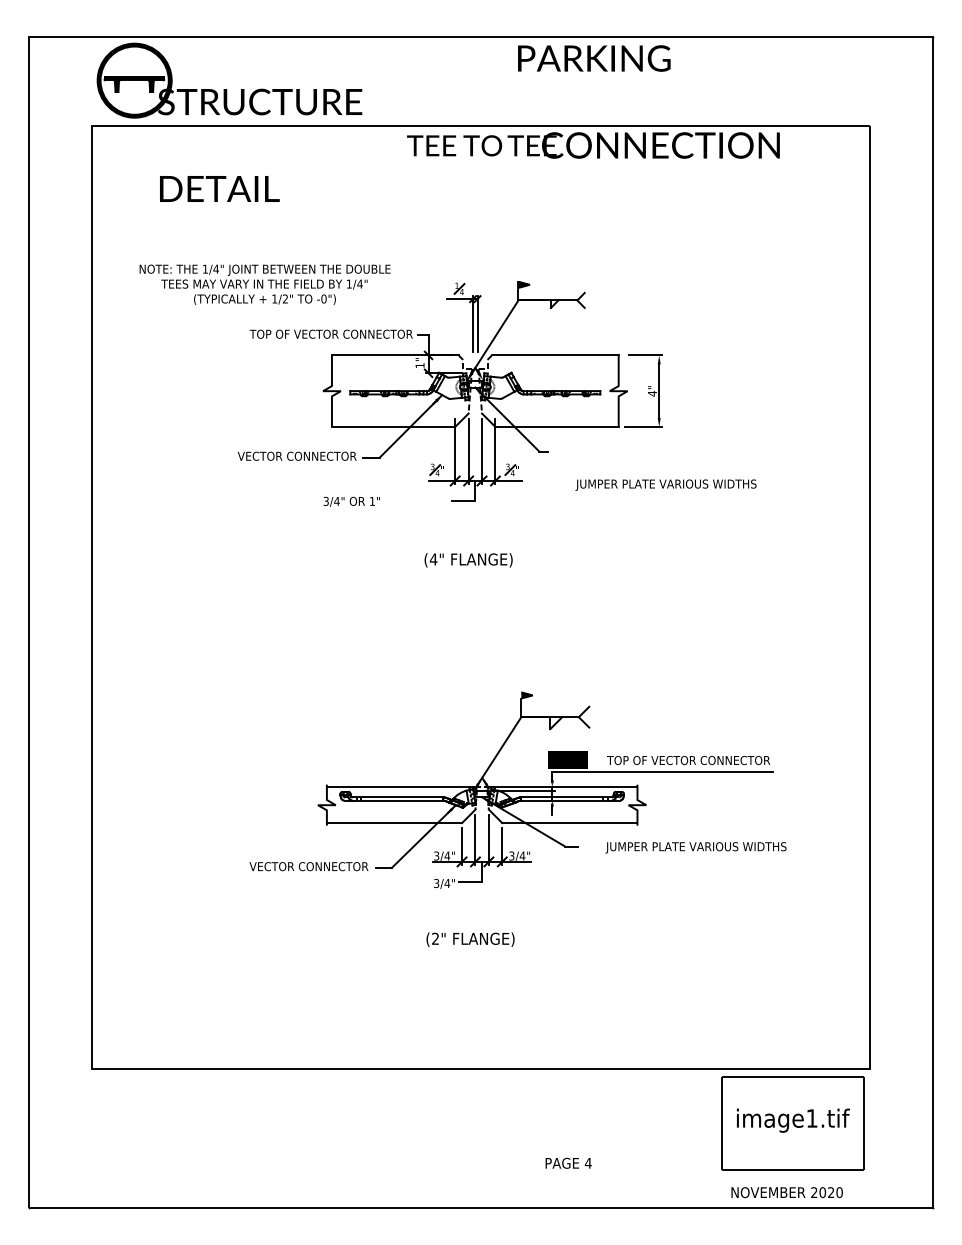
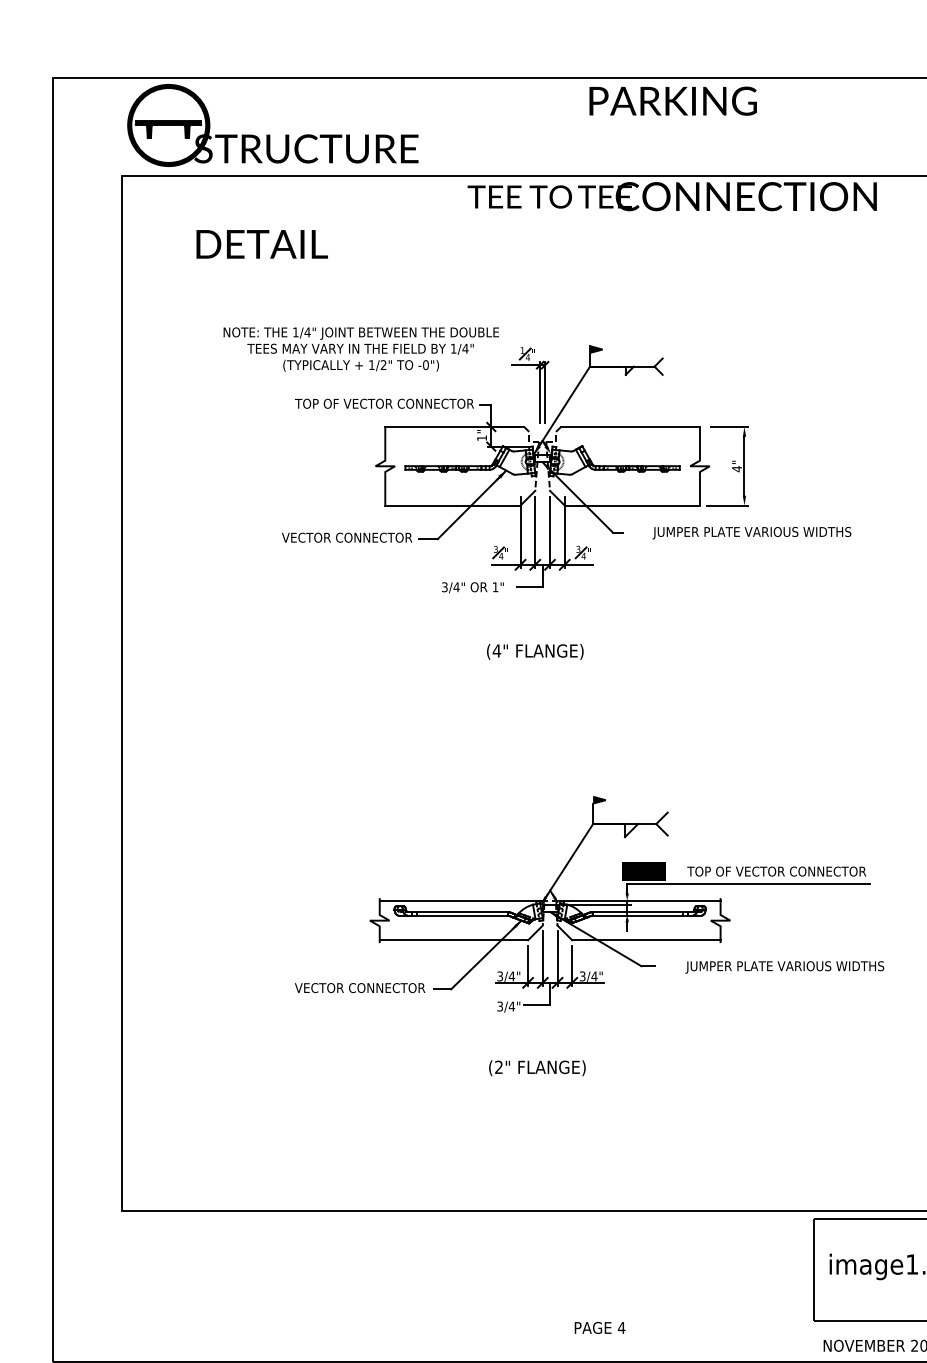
text: (264, 284) -> (360, 349), moved
text: (665, 484) -> (751, 532), moved
text: (351, 501) -> (472, 587), moved
text: (568, 1162) -> (599, 1327), moved

